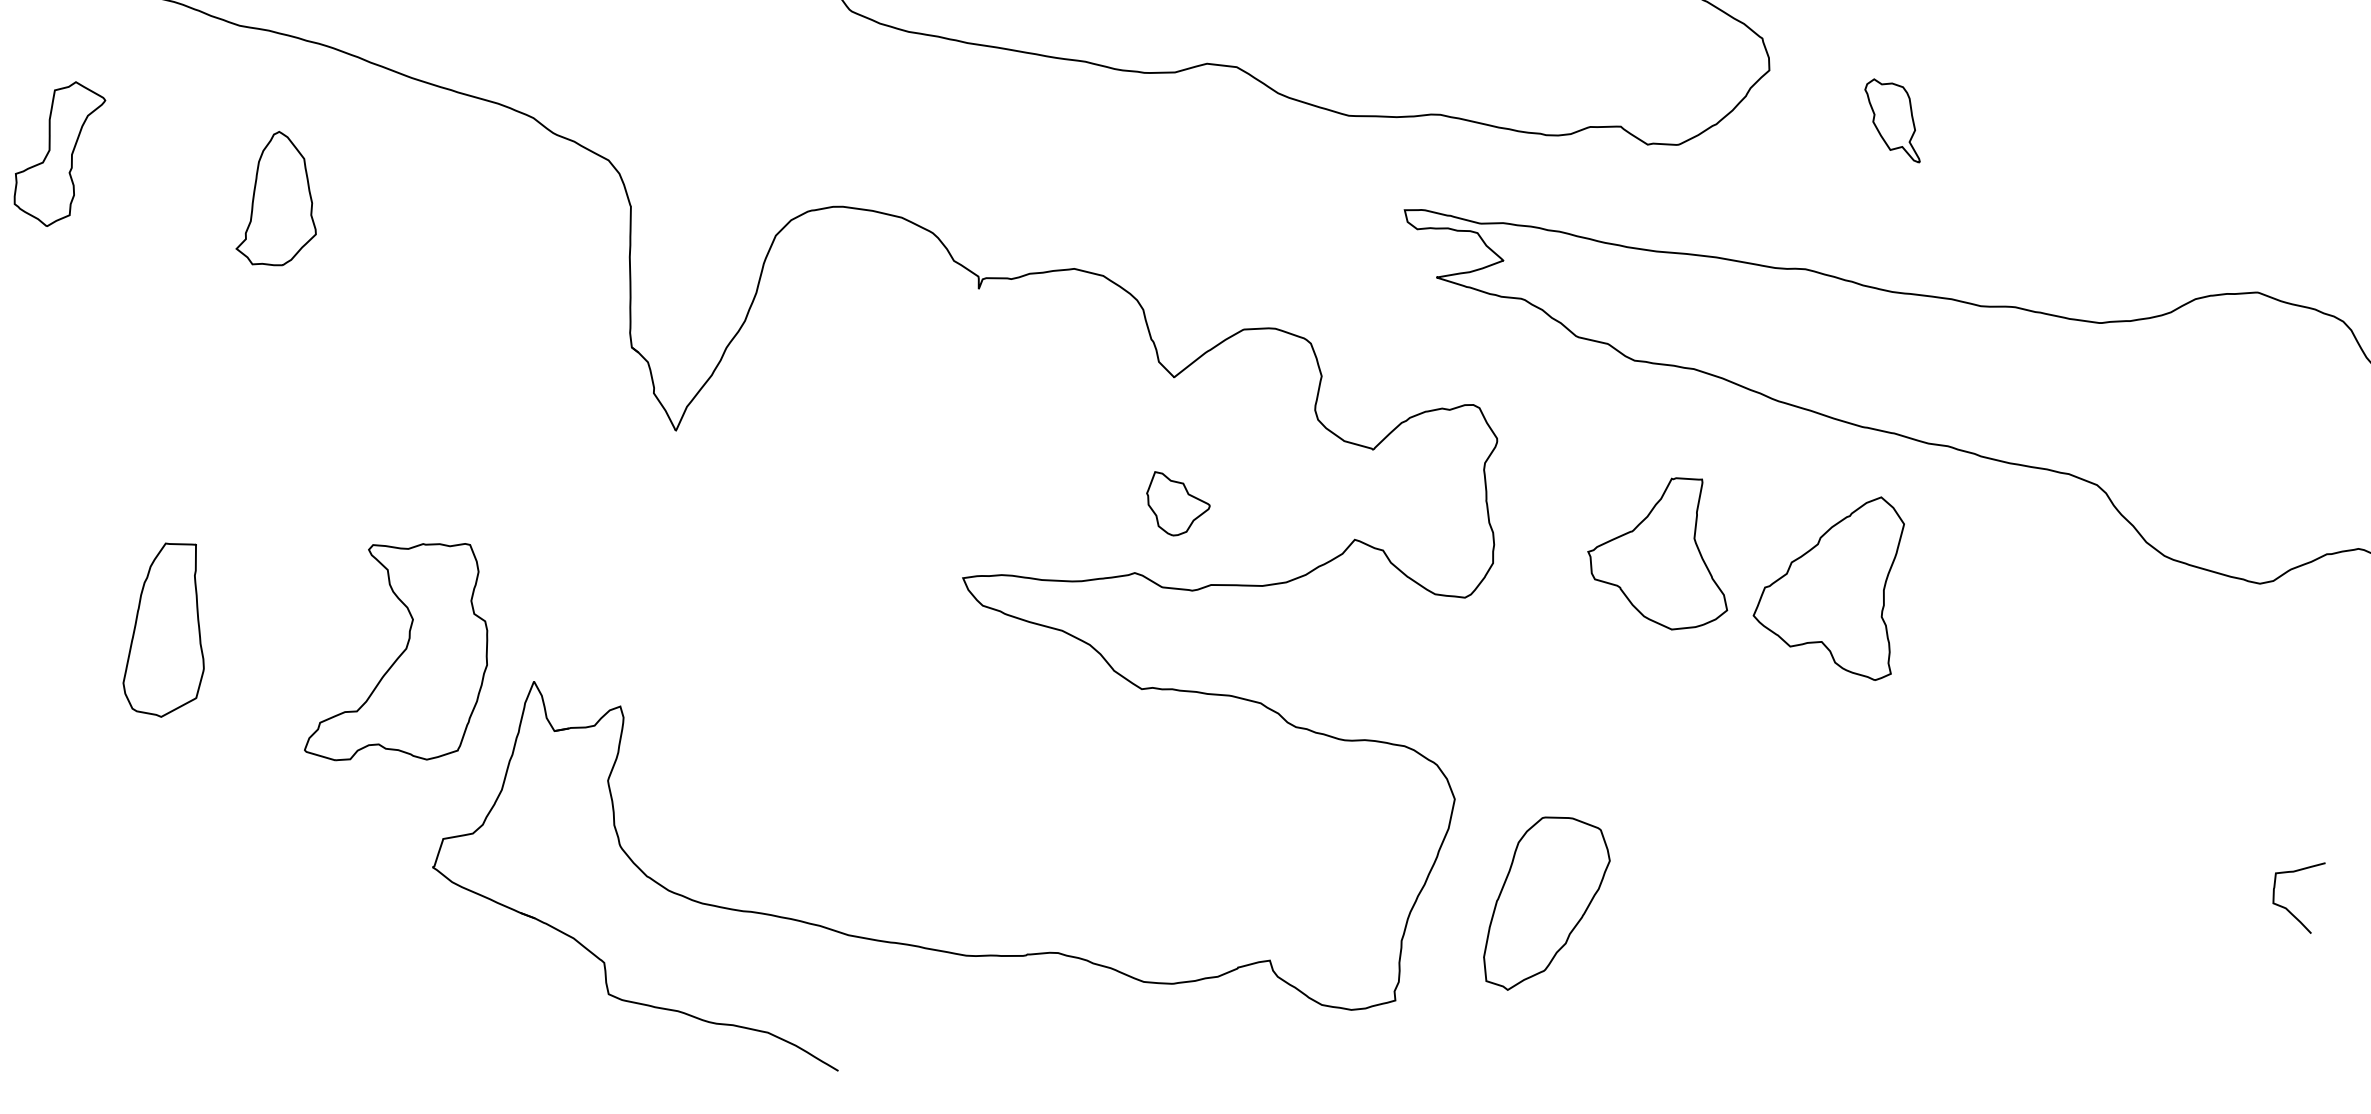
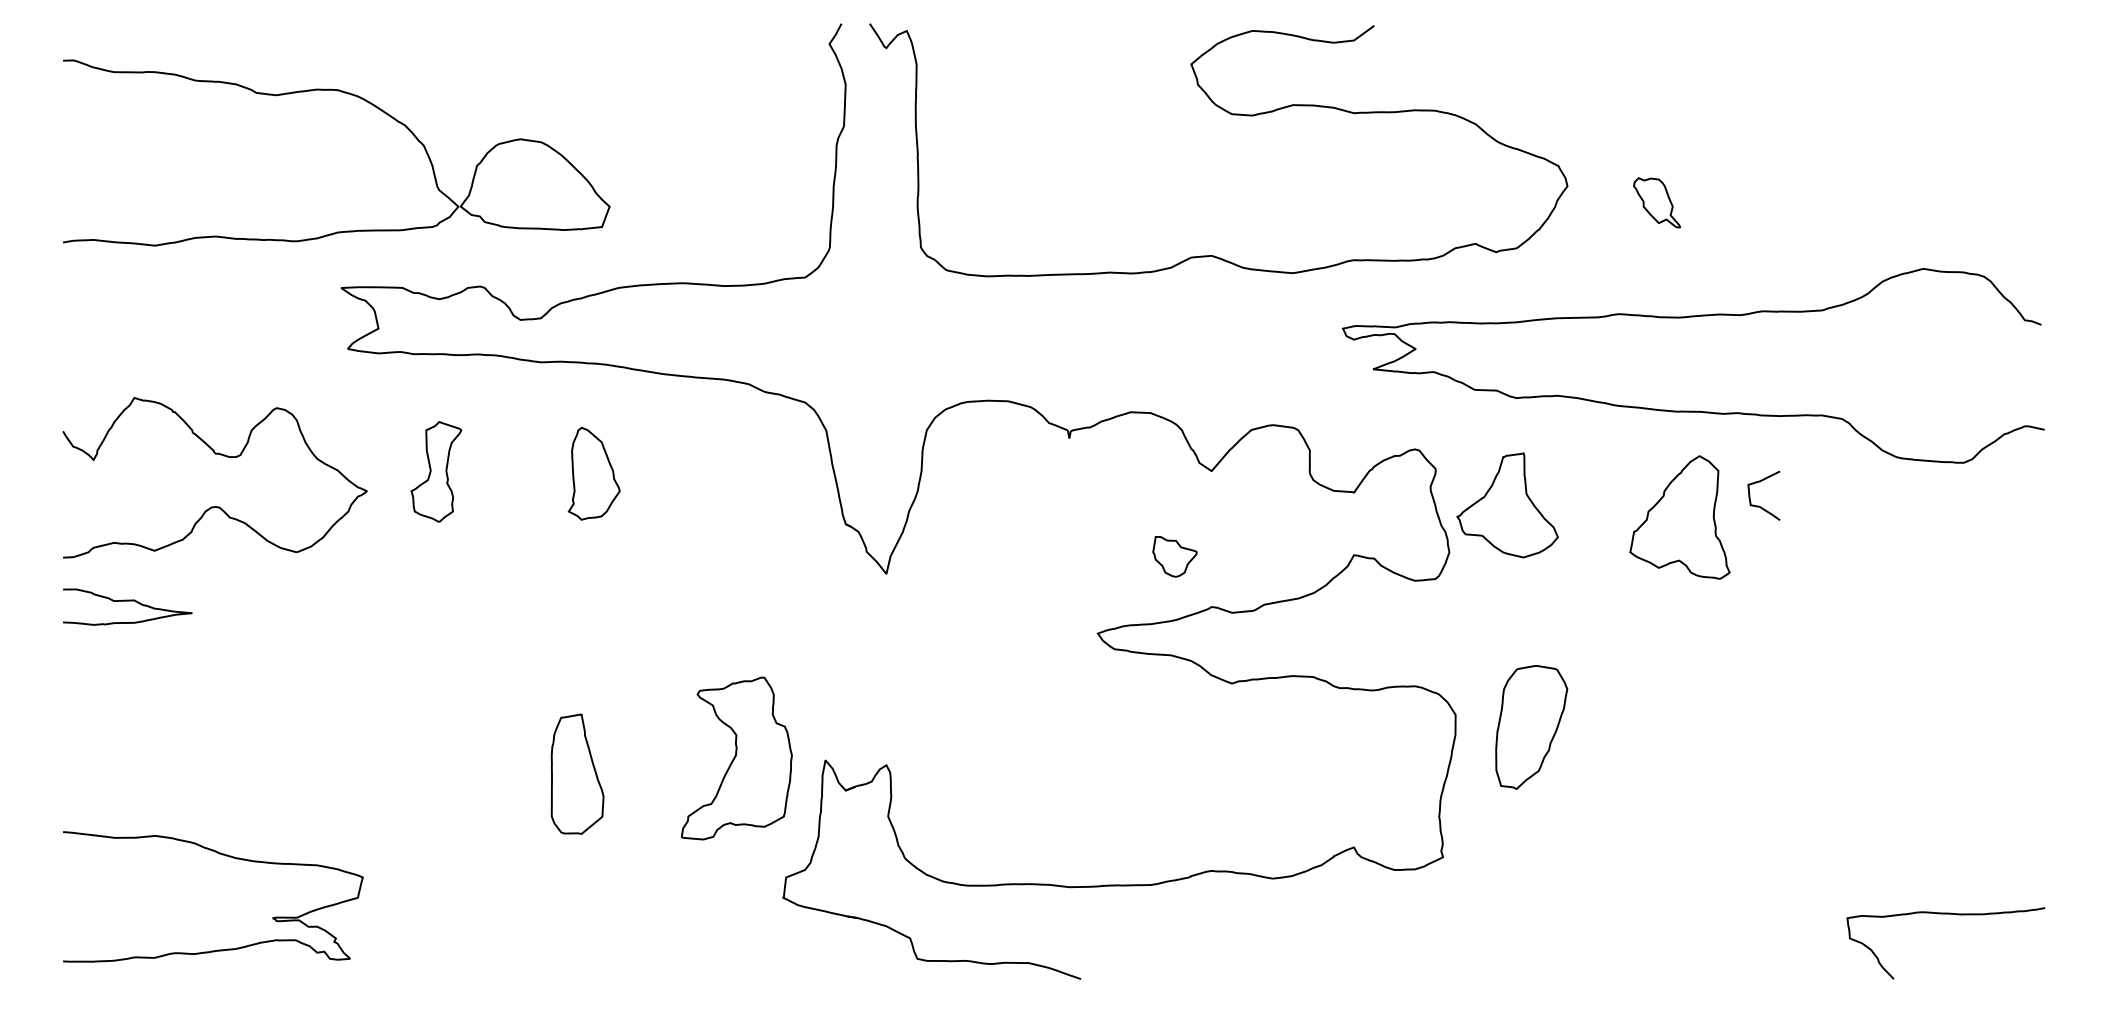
part: (1176, 505) -> (1174, 556), moved
part: (1663, 549) -> (1507, 505), moved
part: (1547, 905) -> (1531, 727), moved
curve: (2285, 906) -> (1759, 505), moved

